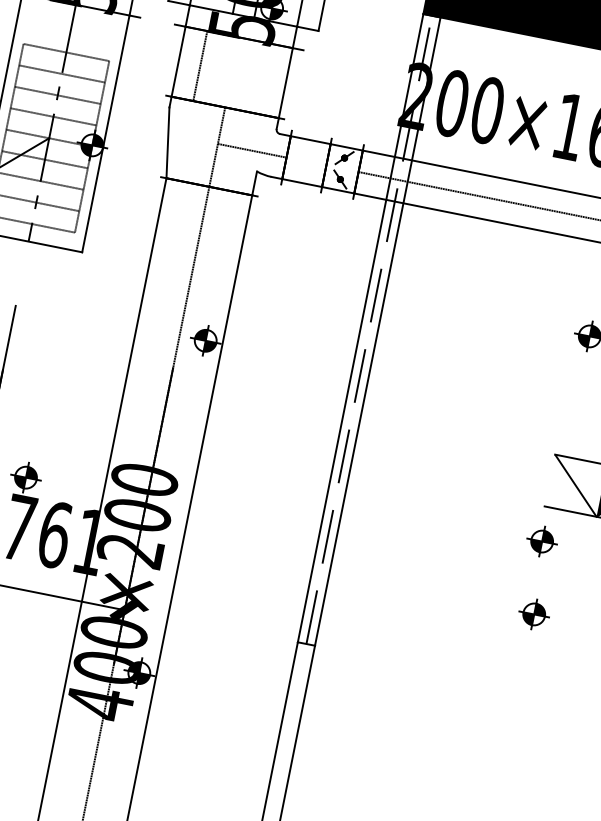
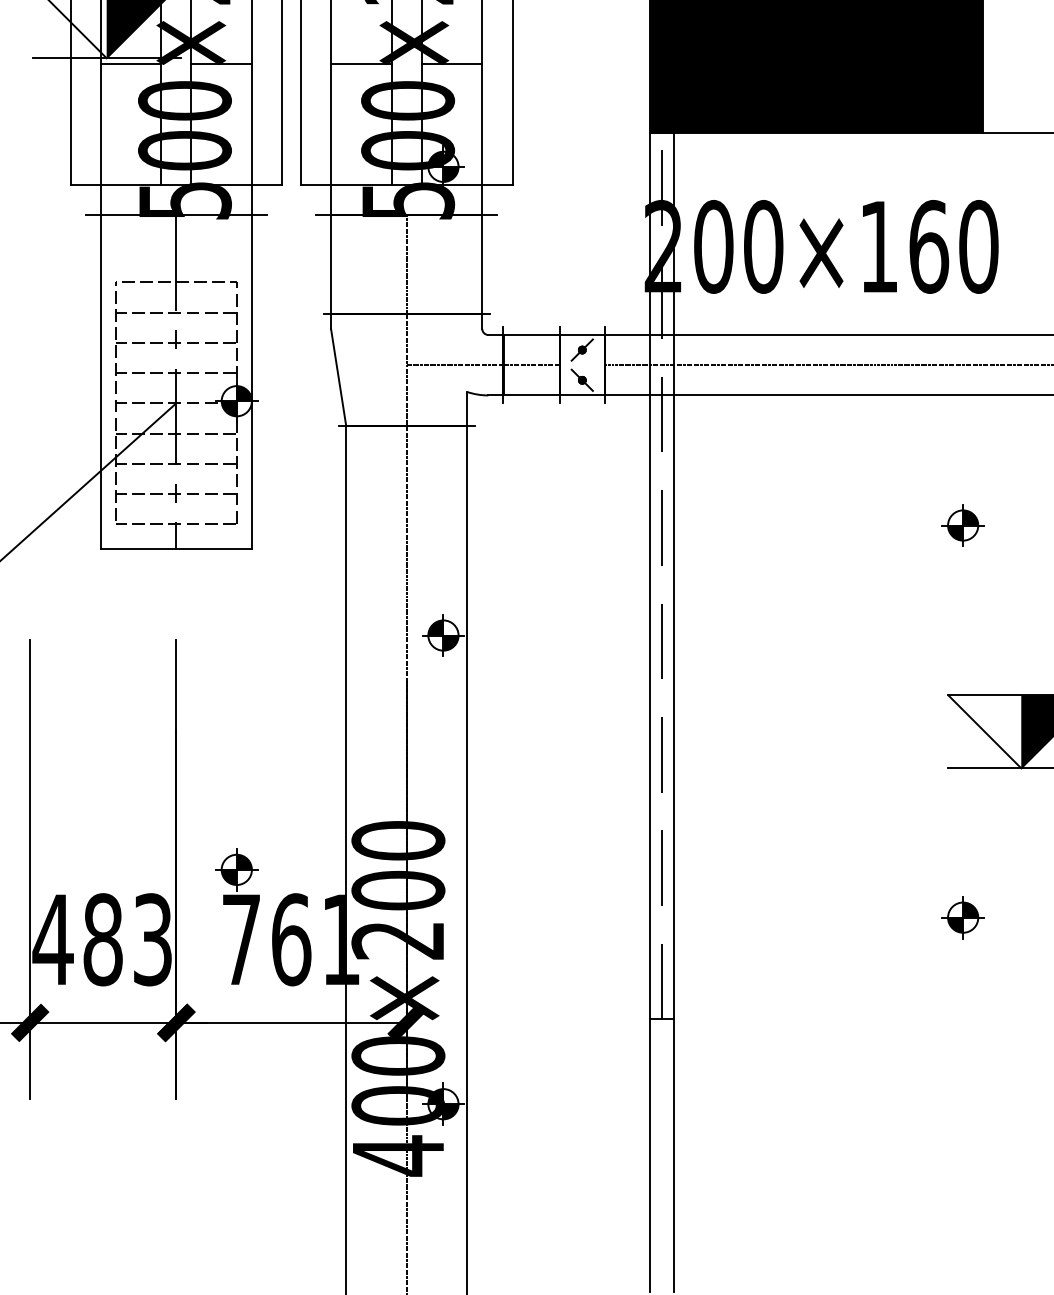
line: (200, 66) -> (406, 264), moved
line: (306, 161) -> (531, 365), added
part: (541, 541) -> (953, 816), removed

